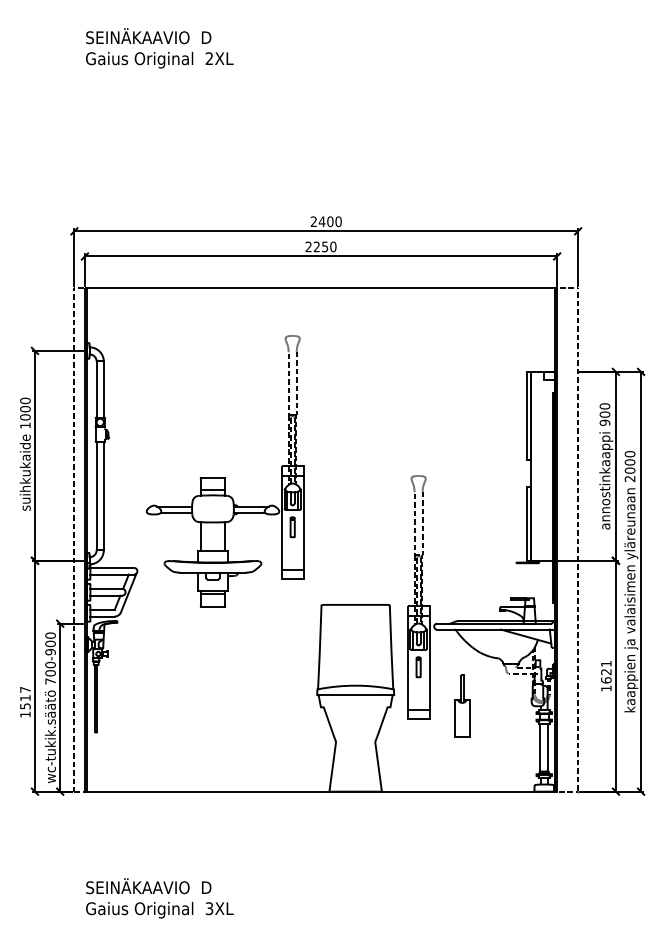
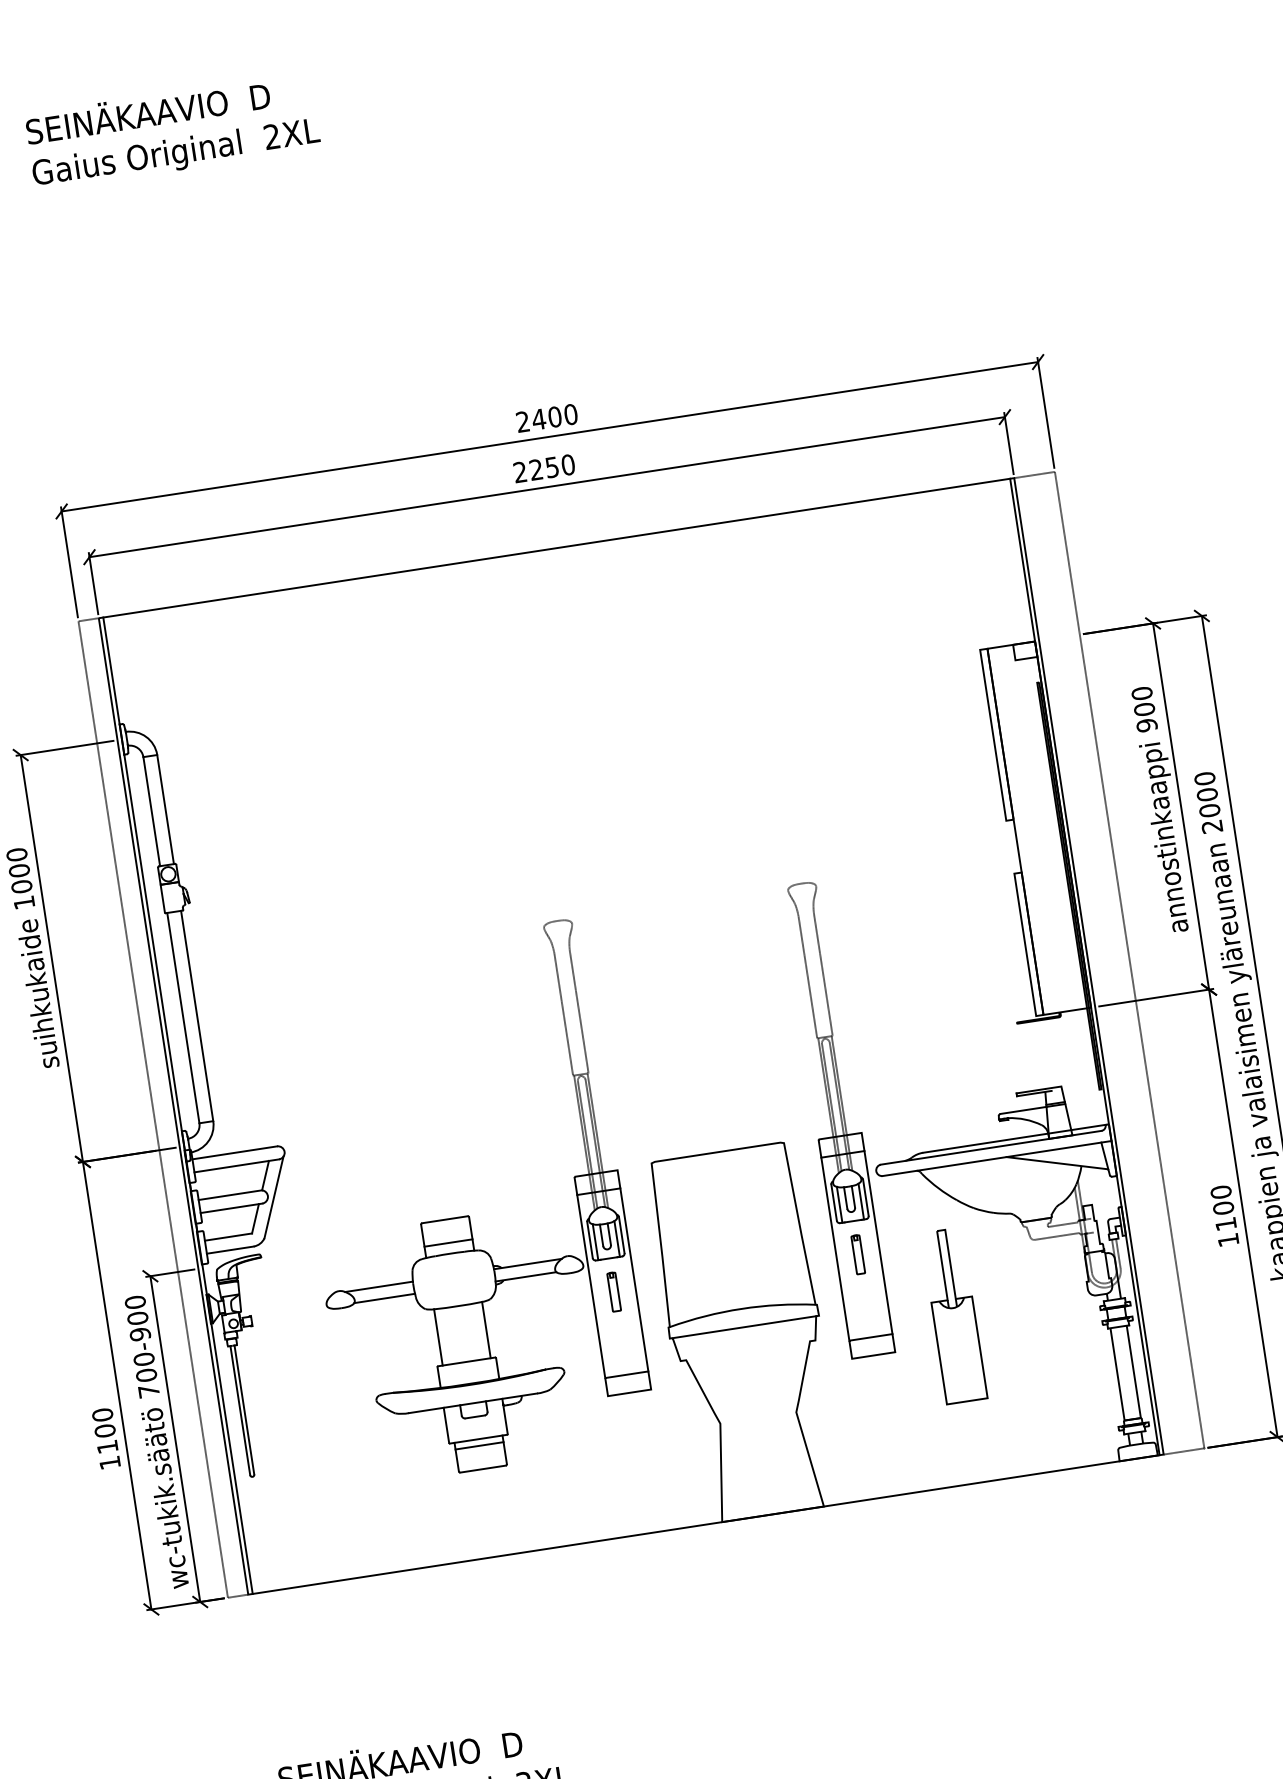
part: (224, 471) -> (465, 1203), moved
text: (606, 671) -> (1223, 1206), 1621 -> 1100
text: (25, 697) -> (105, 1429), 1517 -> 1100
part: (462, 705) -> (954, 1315), size x1.43

